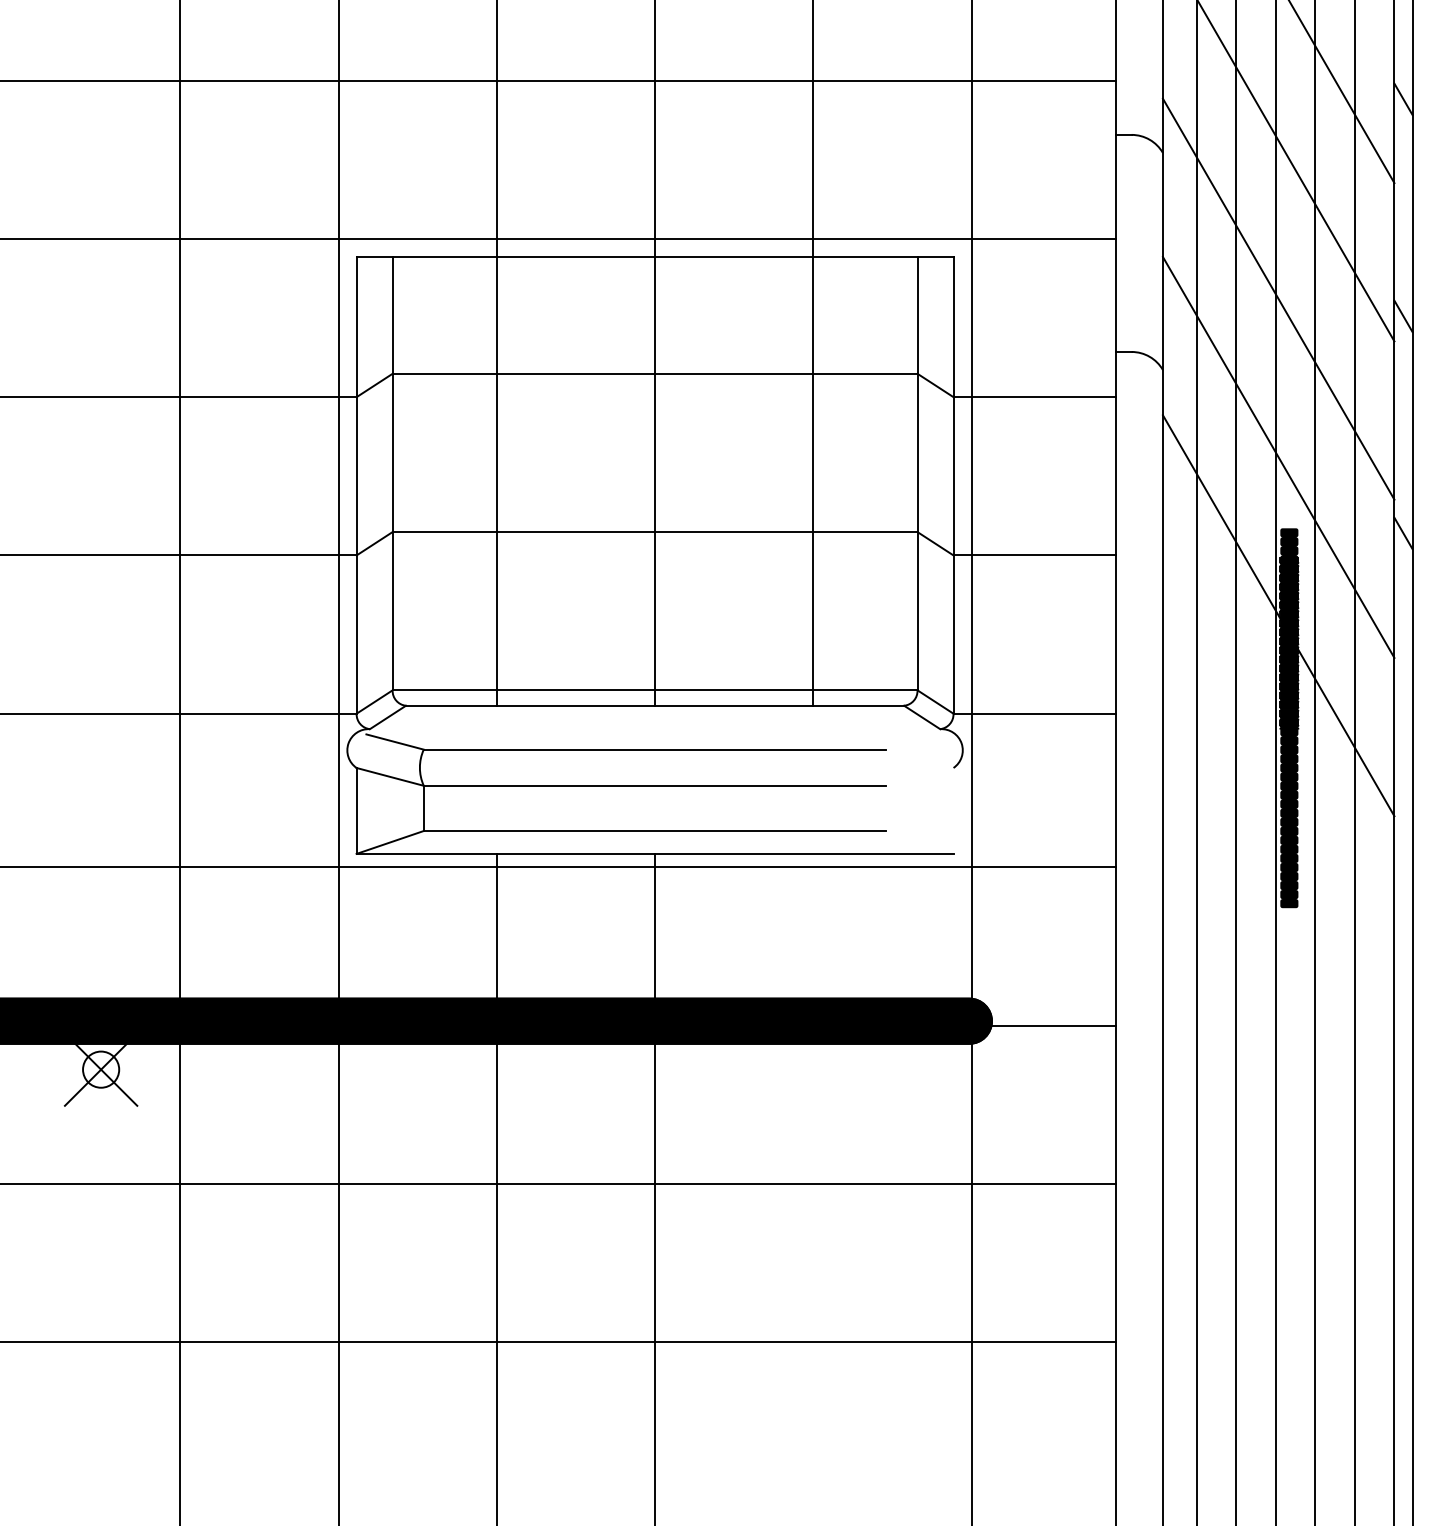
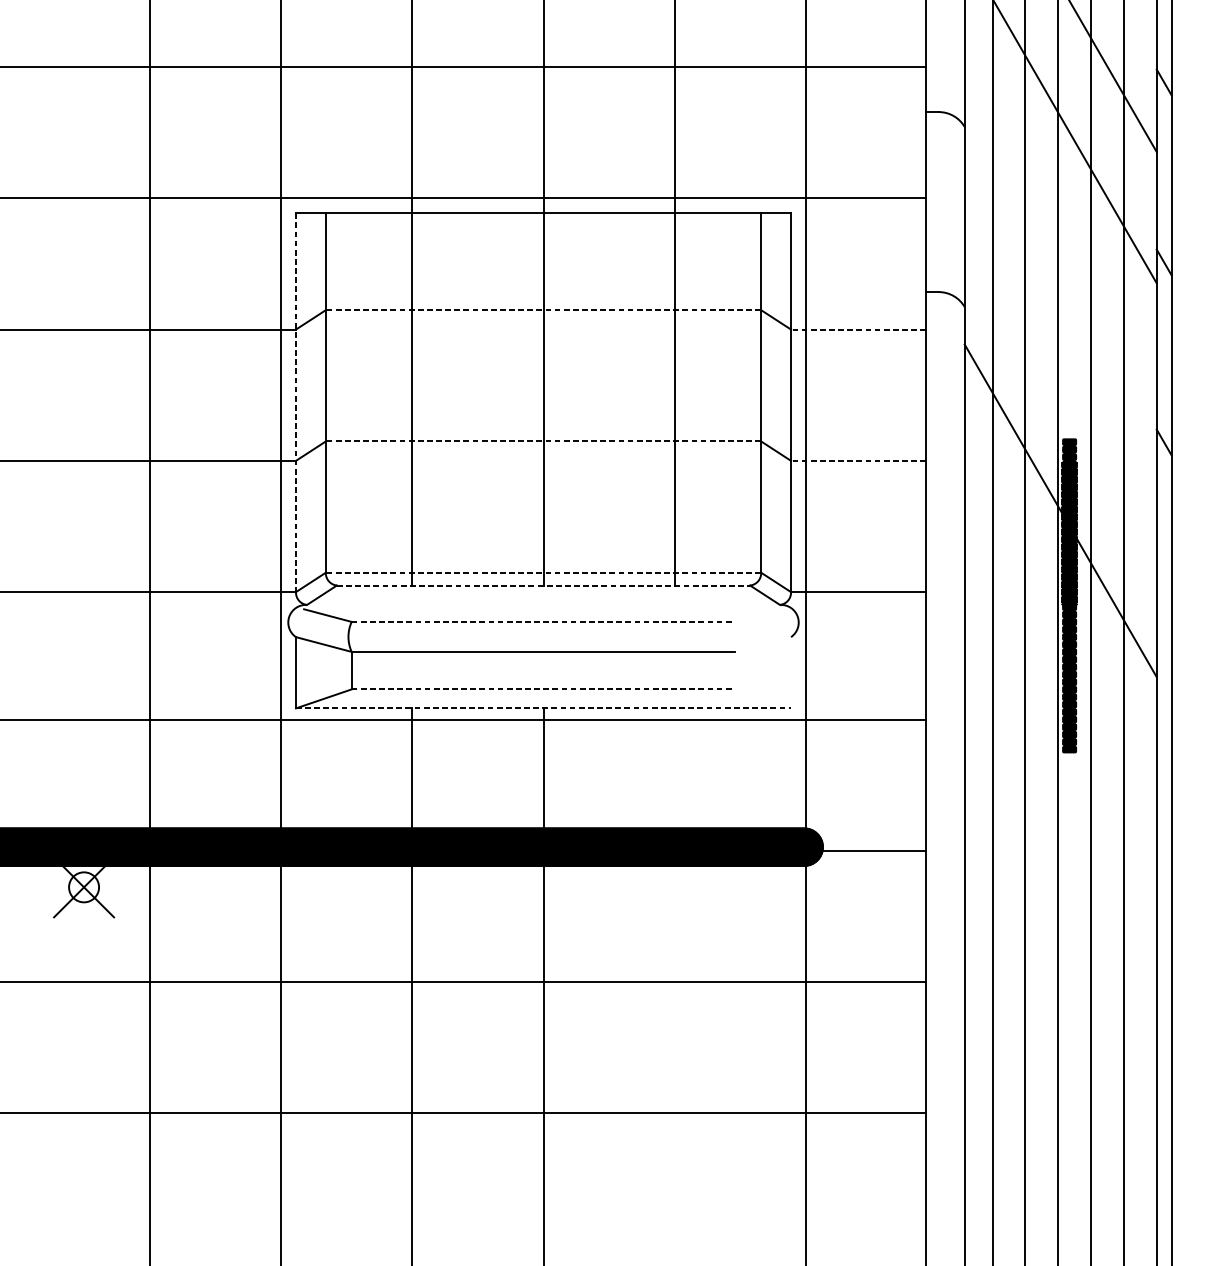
line: (1278, 298) -> (1060, 247), removed
line: (654, 373) -> (543, 309), solid -> dashed
line: (1034, 397) -> (858, 329), solid -> dashed
line: (1278, 457) -> (1060, 379), removed
line: (356, 485) -> (295, 402), solid -> dashed
line: (654, 532) -> (543, 441), solid -> dashed
line: (1034, 555) -> (858, 460), solid -> dashed
line: (654, 690) -> (543, 572), solid -> dashed
line: (655, 705) -> (543, 585), solid -> dashed
line: (655, 749) -> (543, 621), solid -> dashed
line: (655, 831) -> (543, 689), solid -> dashed
line: (655, 853) -> (543, 708), solid -> dashed

